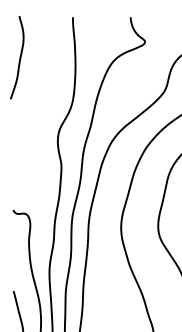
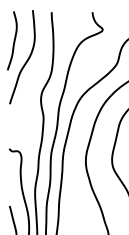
curve: (37, 85) -> (26, 60), added

